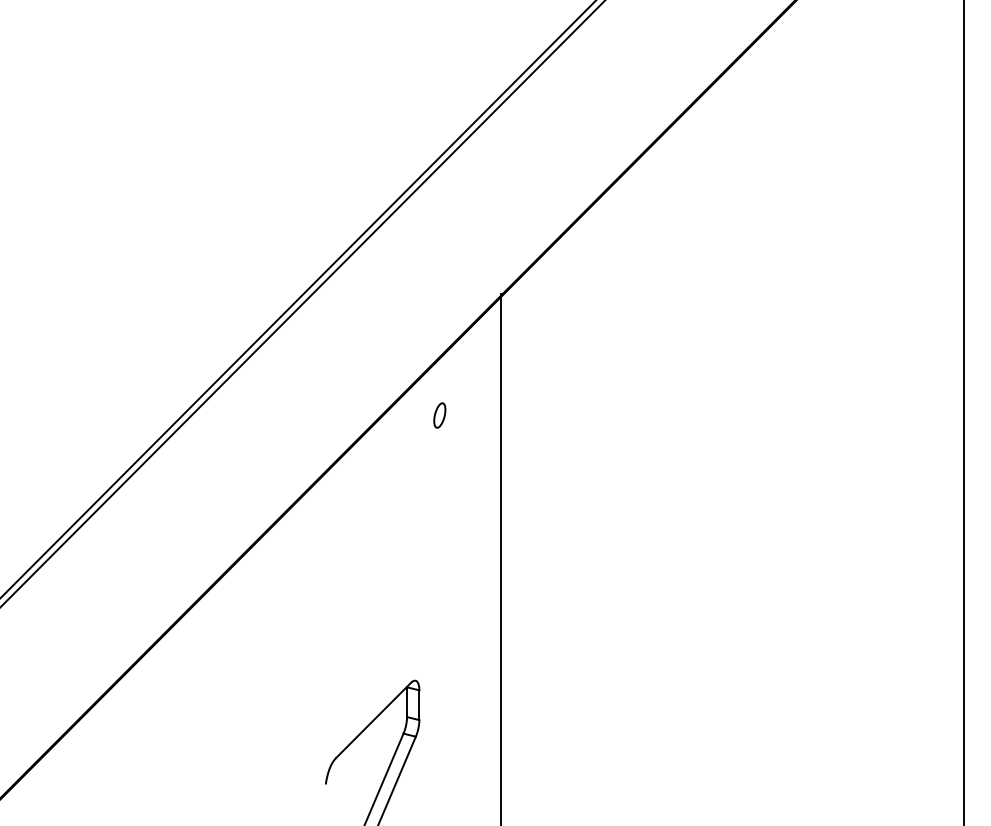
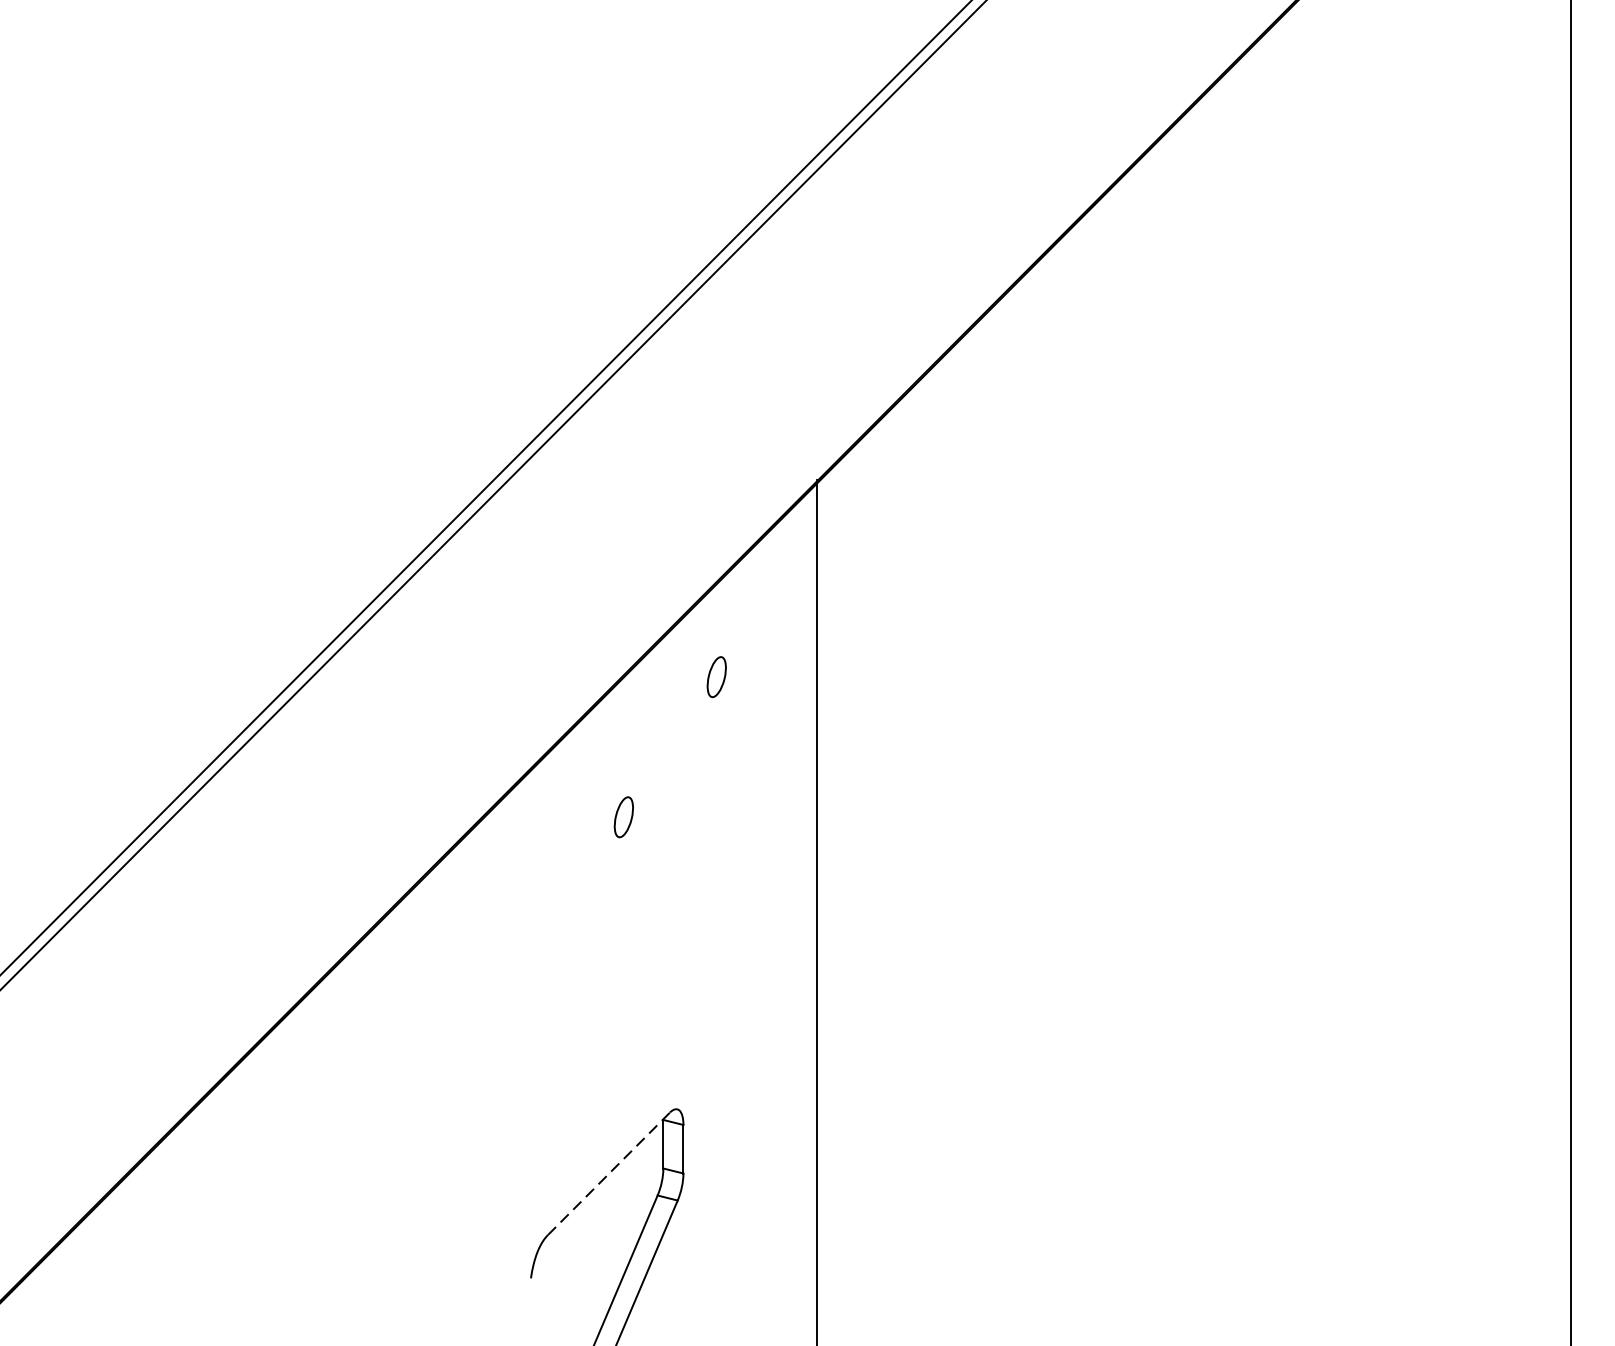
part: (382, 501) -> (623, 817), added
line: (374, 719) -> (610, 1172), solid -> dashed

